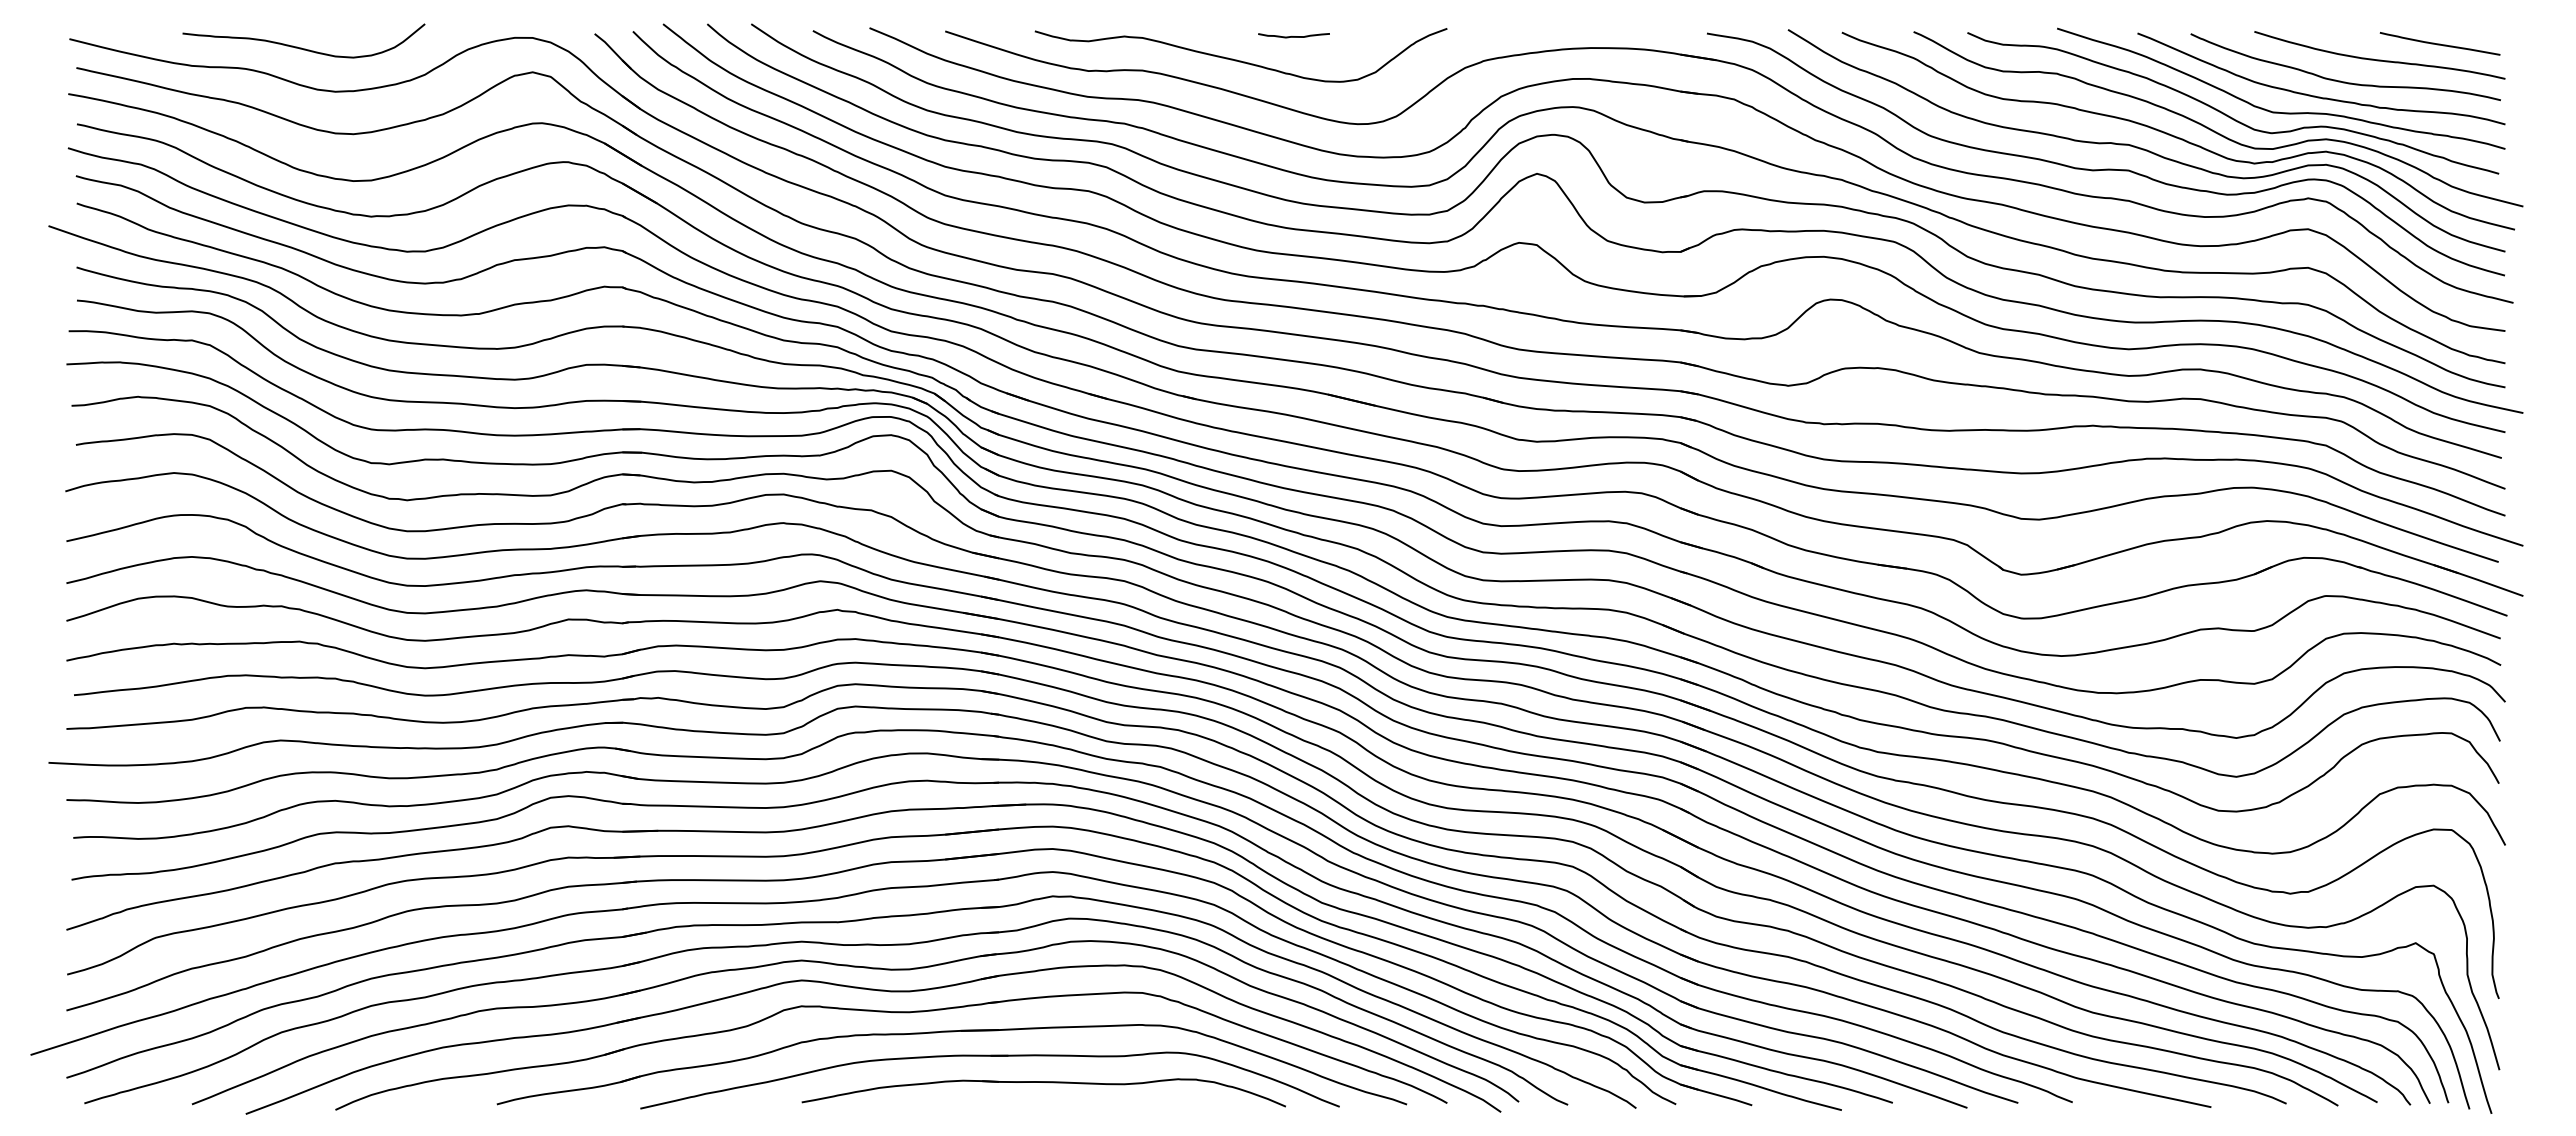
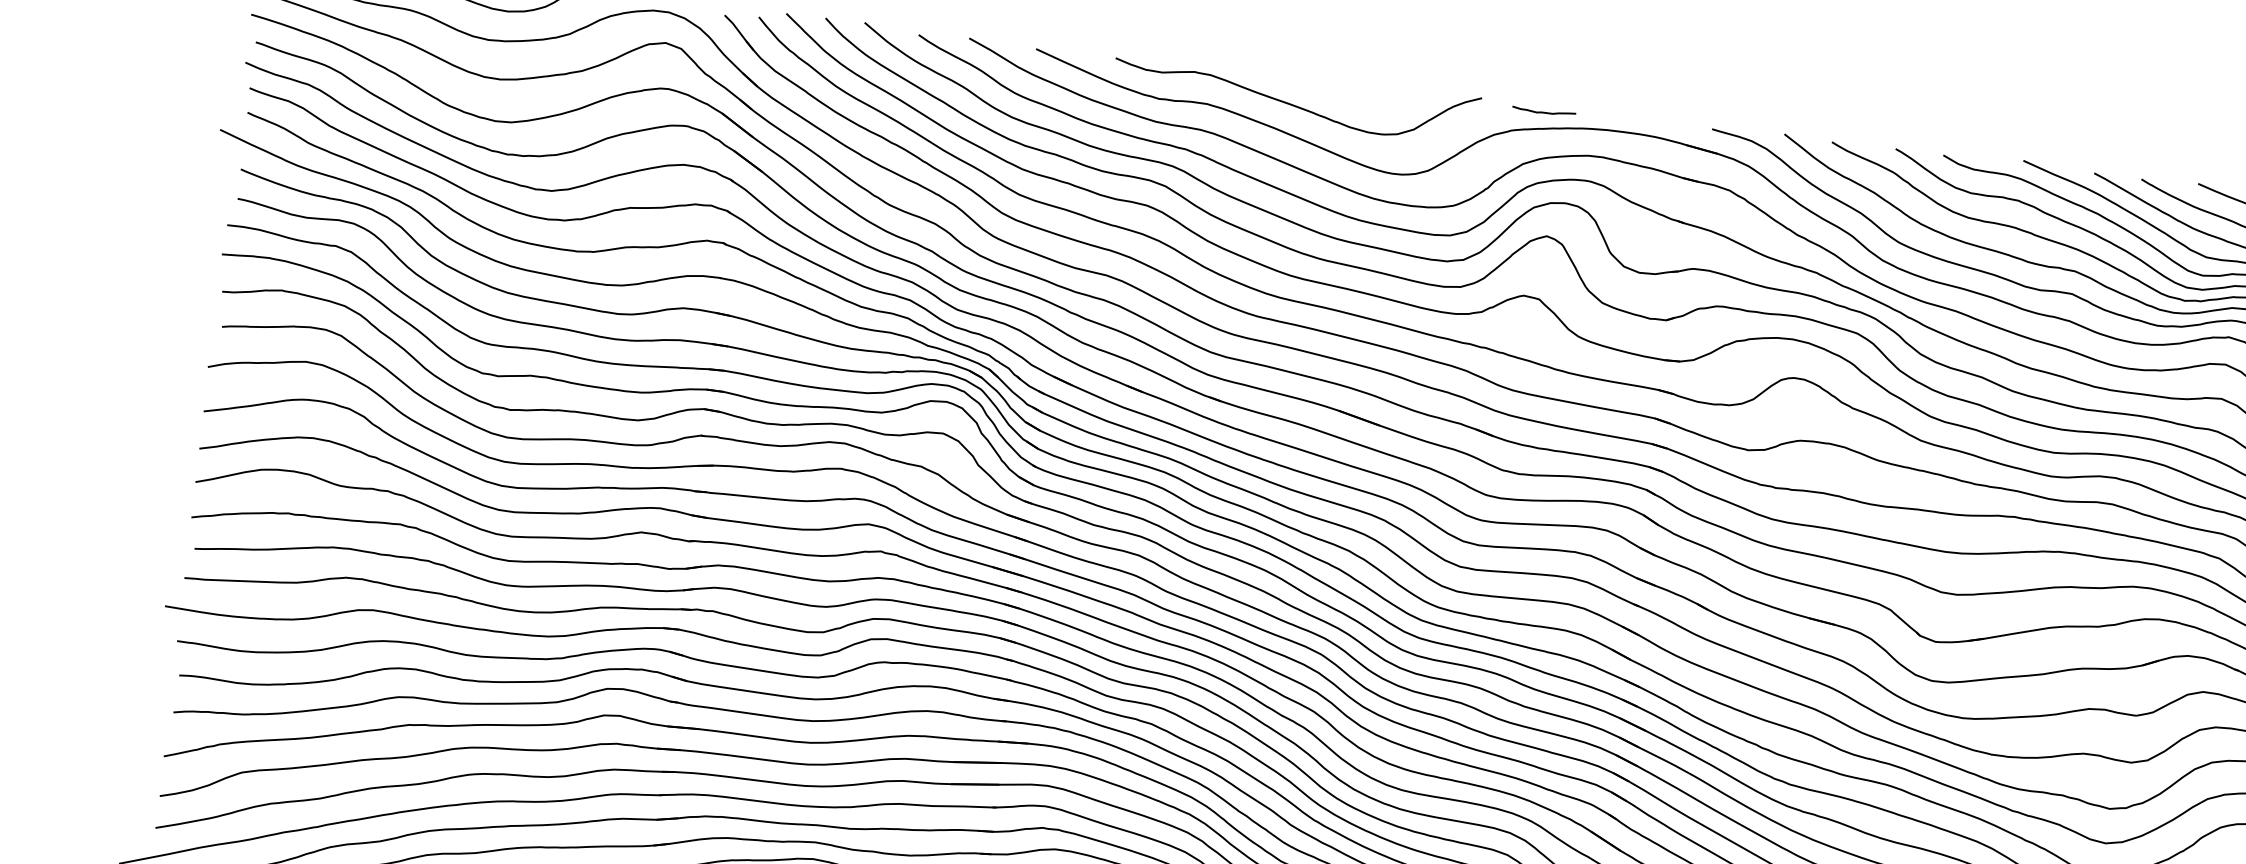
curve: (1293, 36) -> (1543, 112), moved

